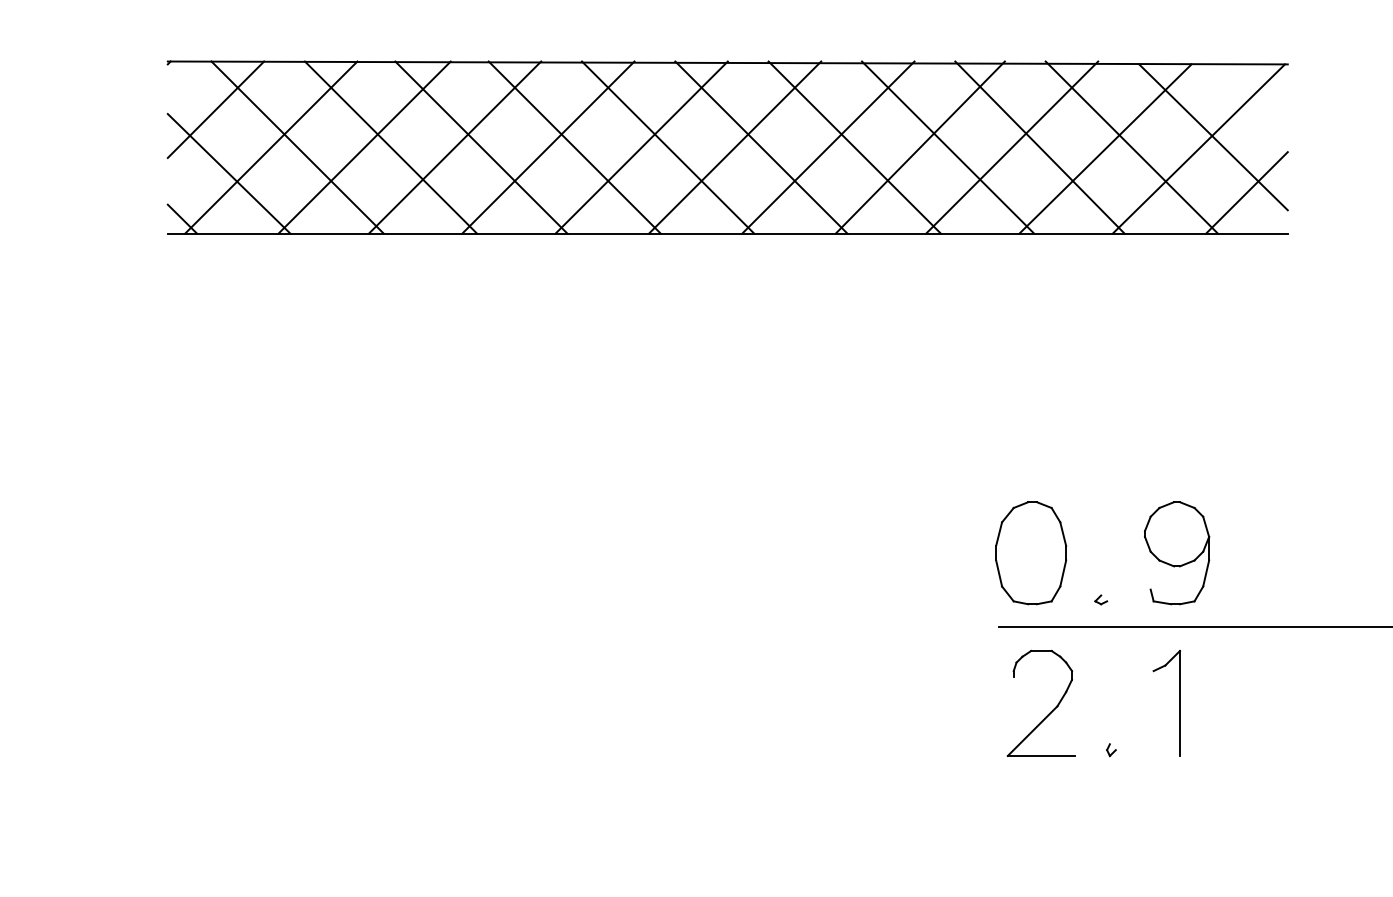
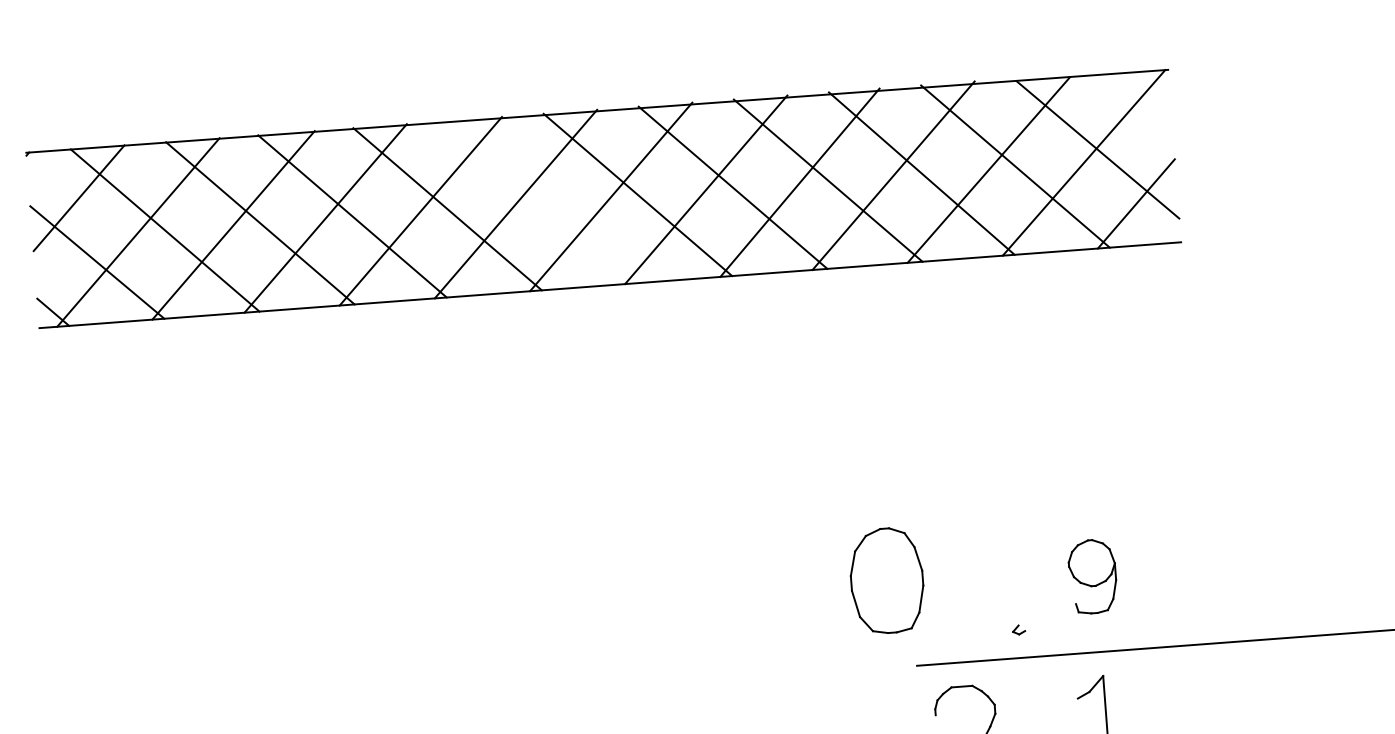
line: (667, 147) -> (542, 202), removed
part: (1031, 553) -> (887, 581), moved
part: (1177, 553) -> (1093, 576), size x0.7

